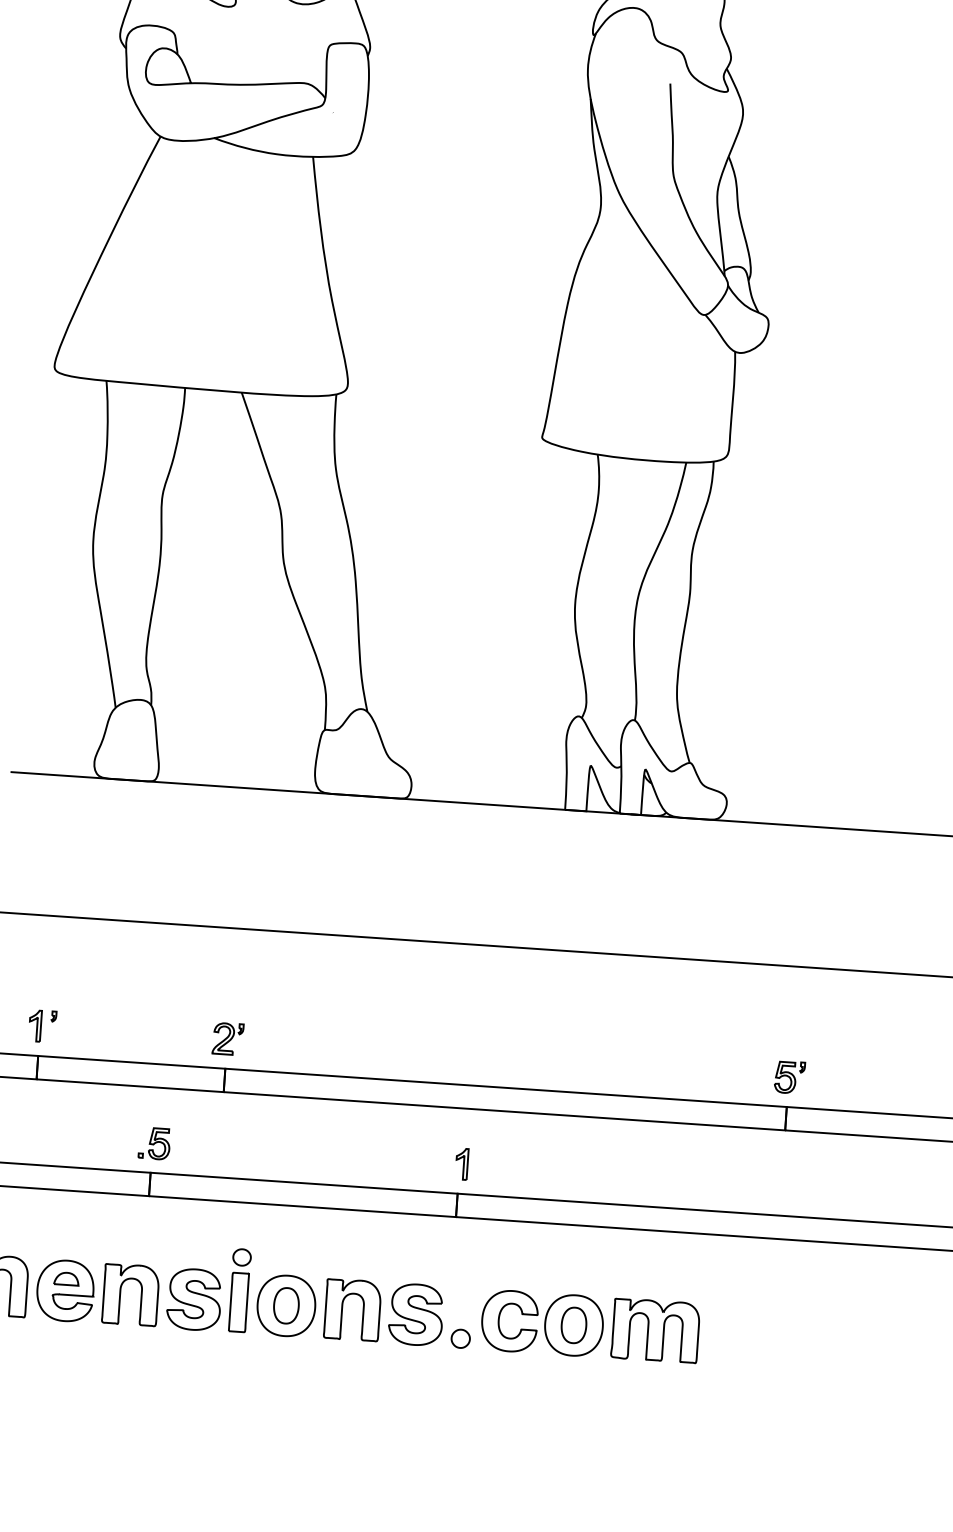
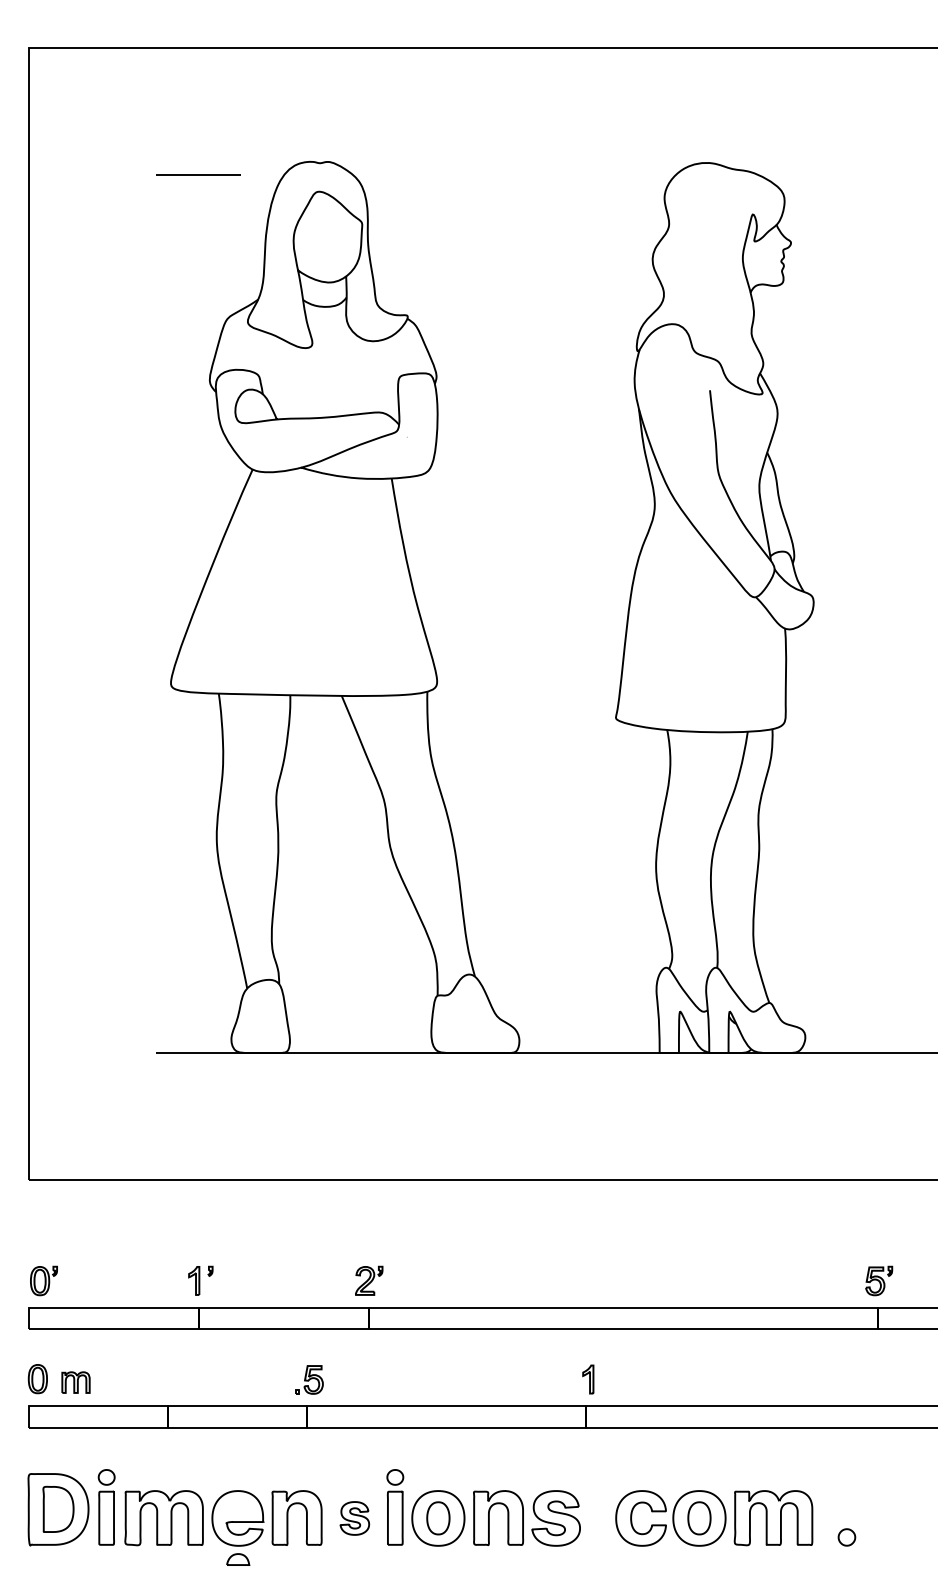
part: (67, 1278) -> (238, 1559), moved
part: (194, 1299) -> (354, 1518), size x0.6
part: (460, 1338) -> (846, 1537), moved

